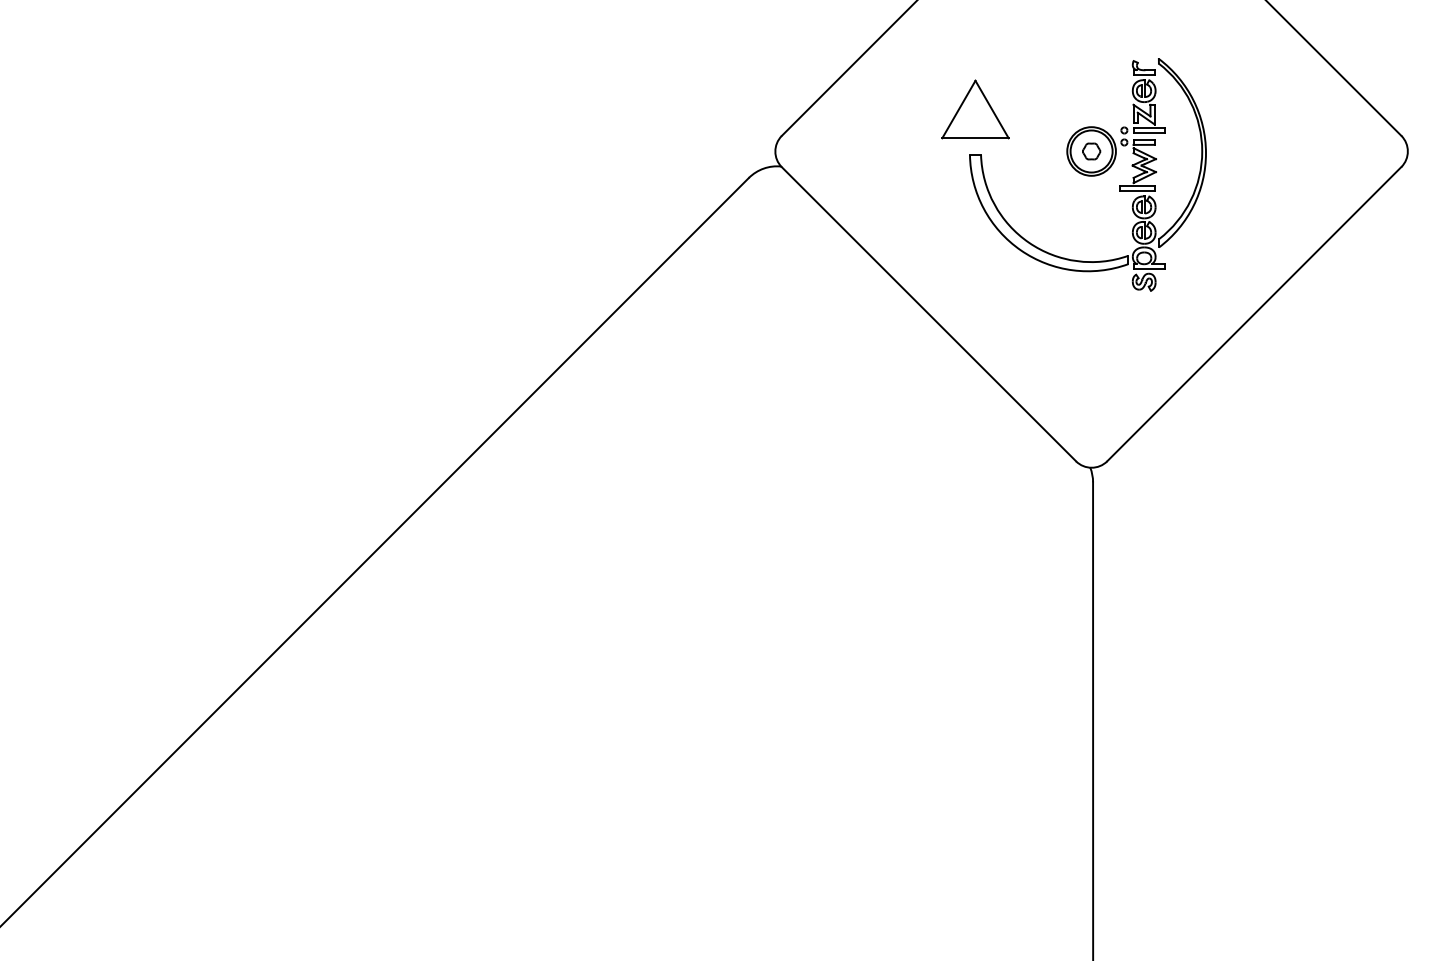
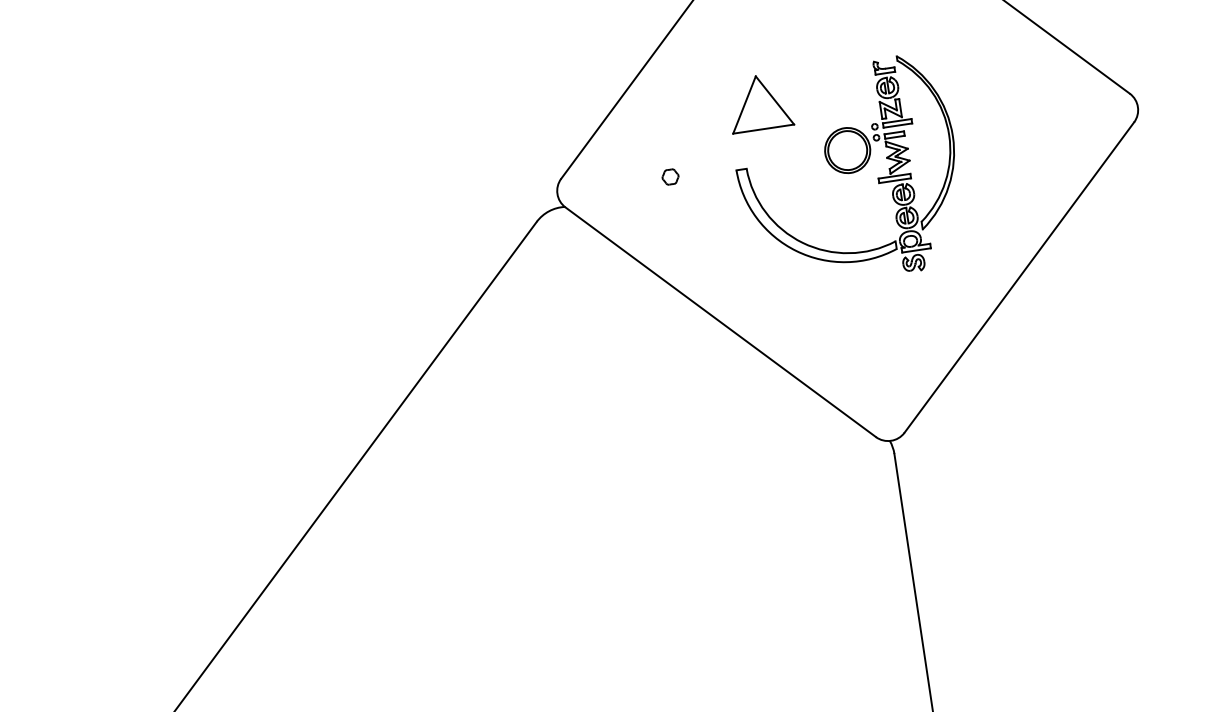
part: (975, 109) -> (759, 102), moved
part: (1091, 151) -> (670, 177), moved

